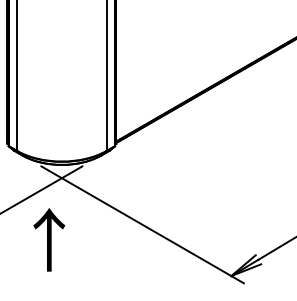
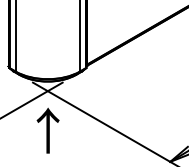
text: (49, 239) -> (48, 130), moved

